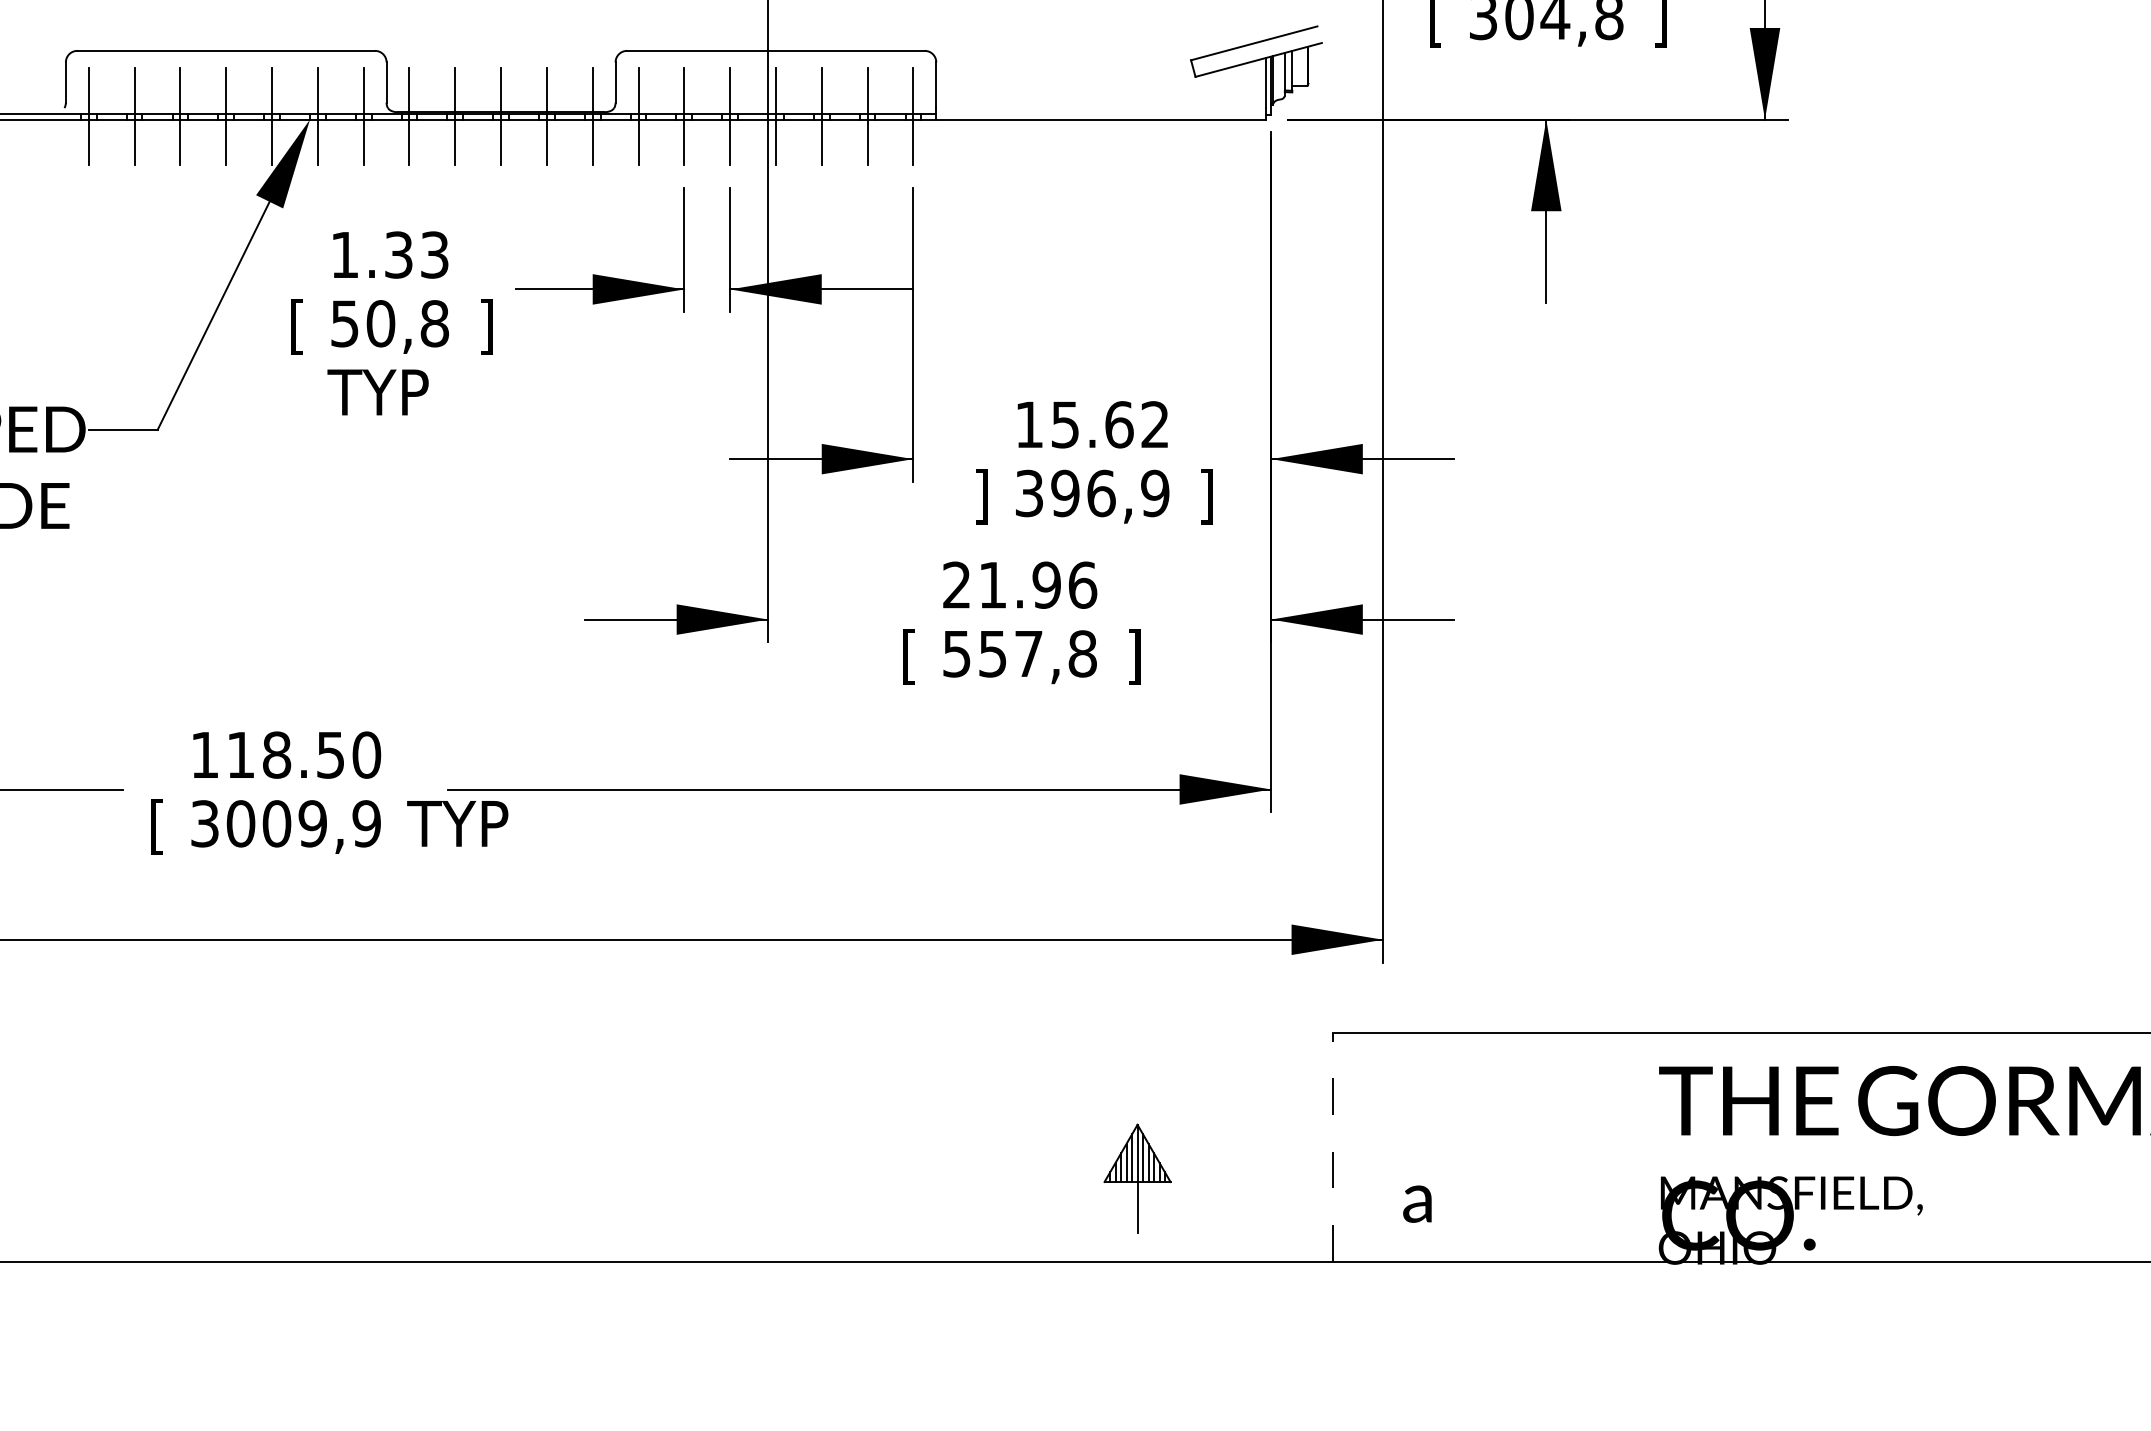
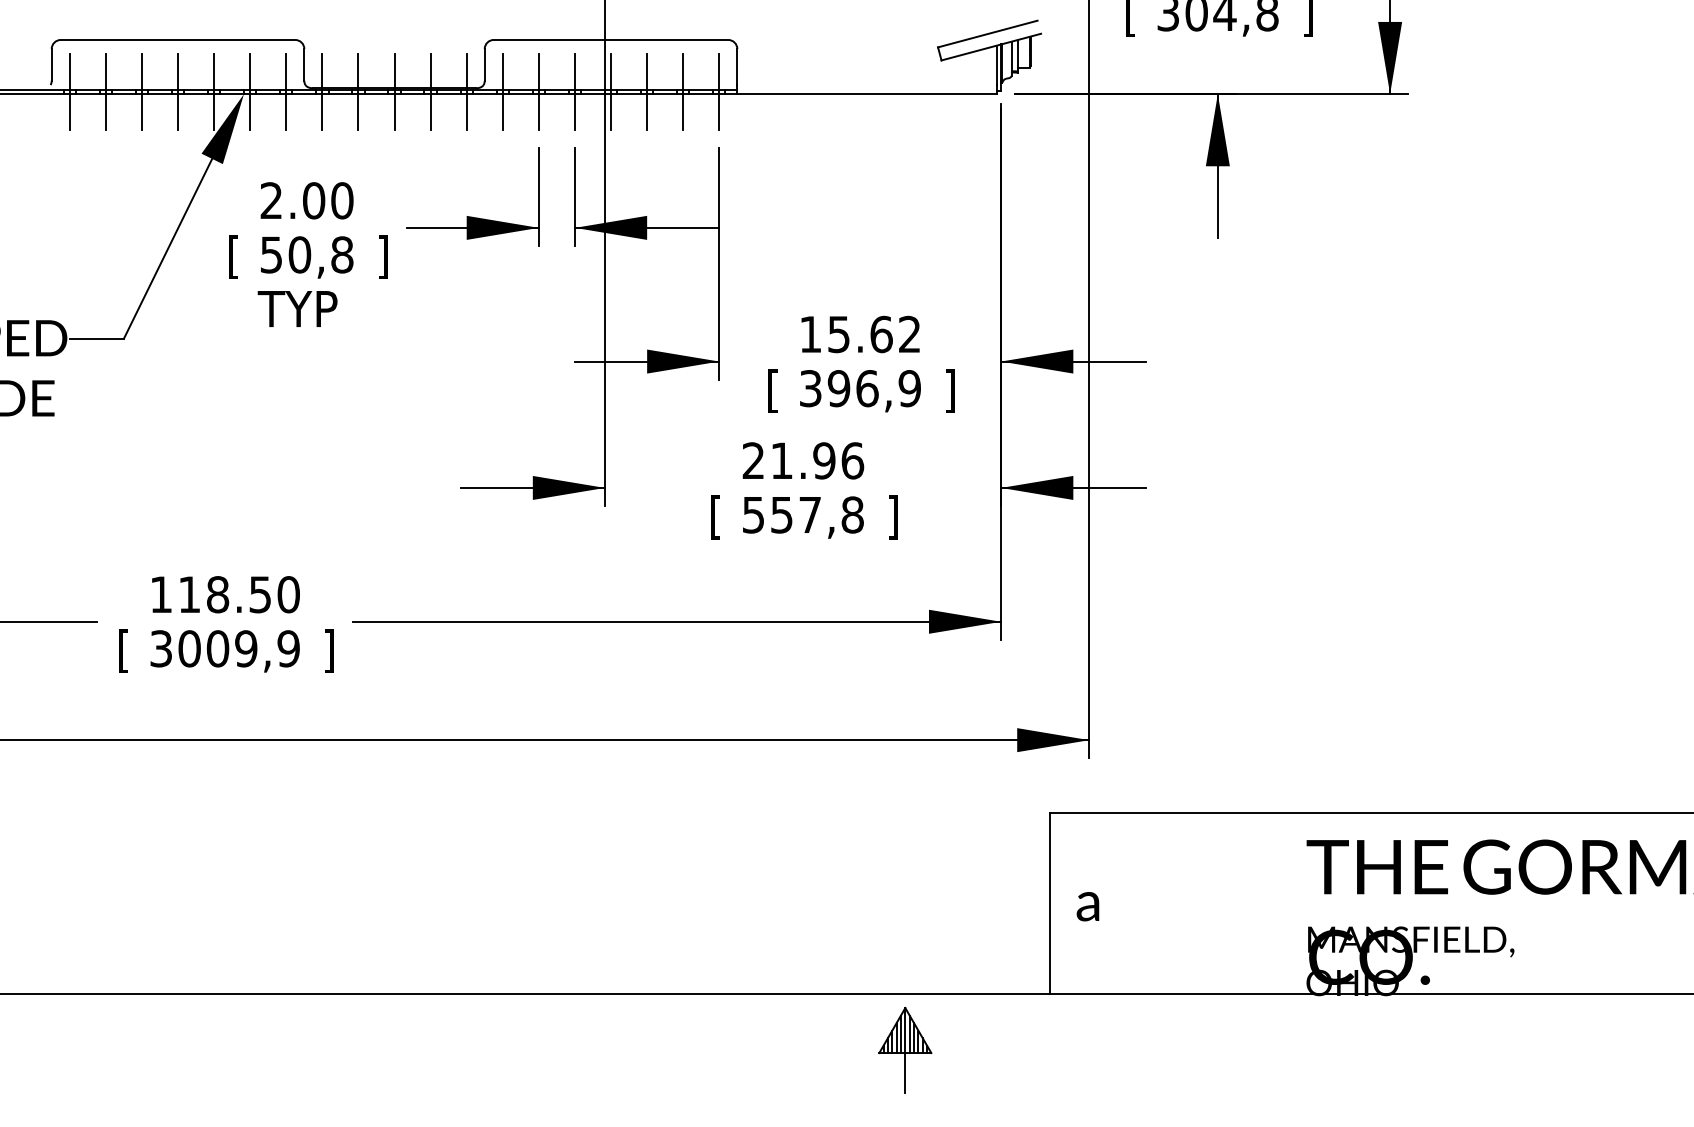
text: (390, 254) -> (307, 200), 1.33 -> 2.00
text: (981, 496) -> (772, 390), ] -> [
text: (457, 826) -> (360, 650), TYP -> ]
line: (1332, 1147) -> (1049, 903), dashed -> solid
part: (1137, 1178) -> (905, 1050), moved
text: (1417, 1203) -> (1088, 906), moved

